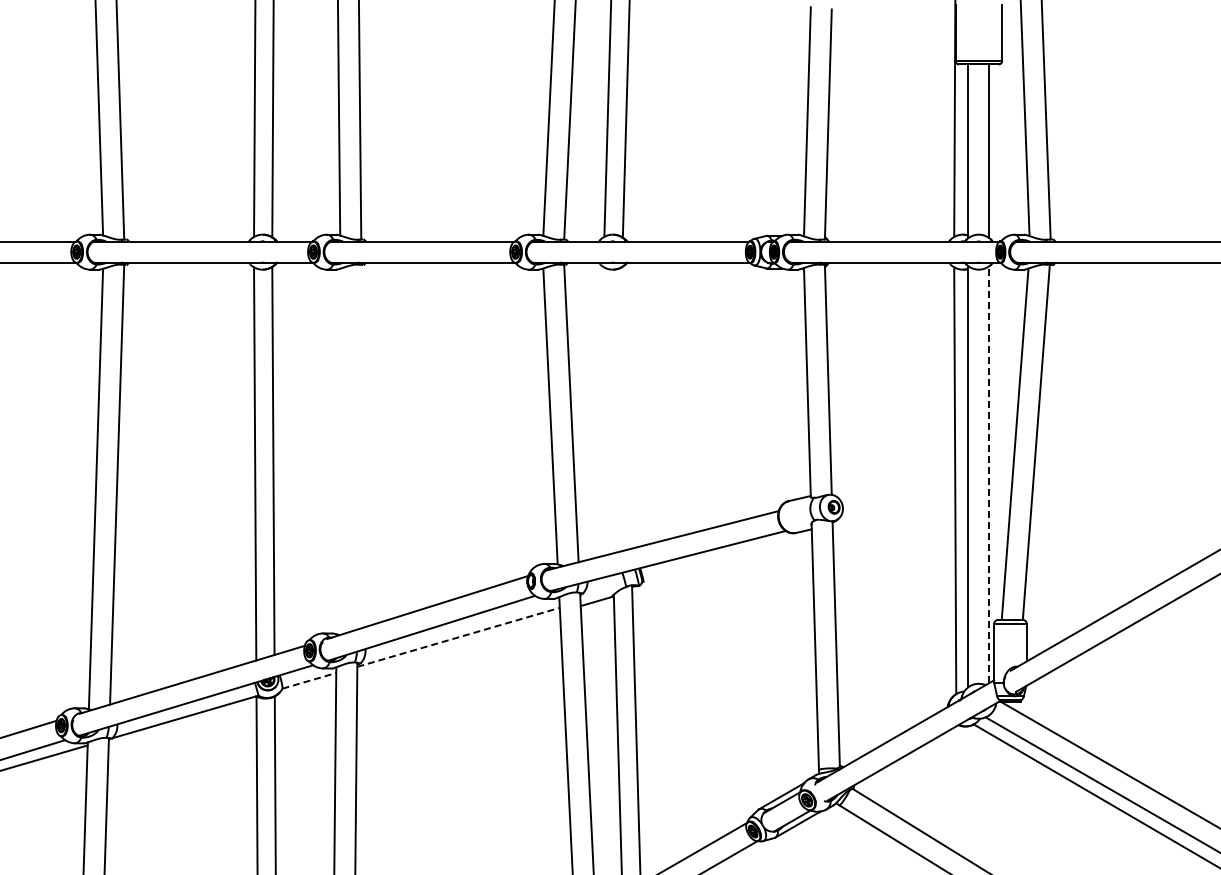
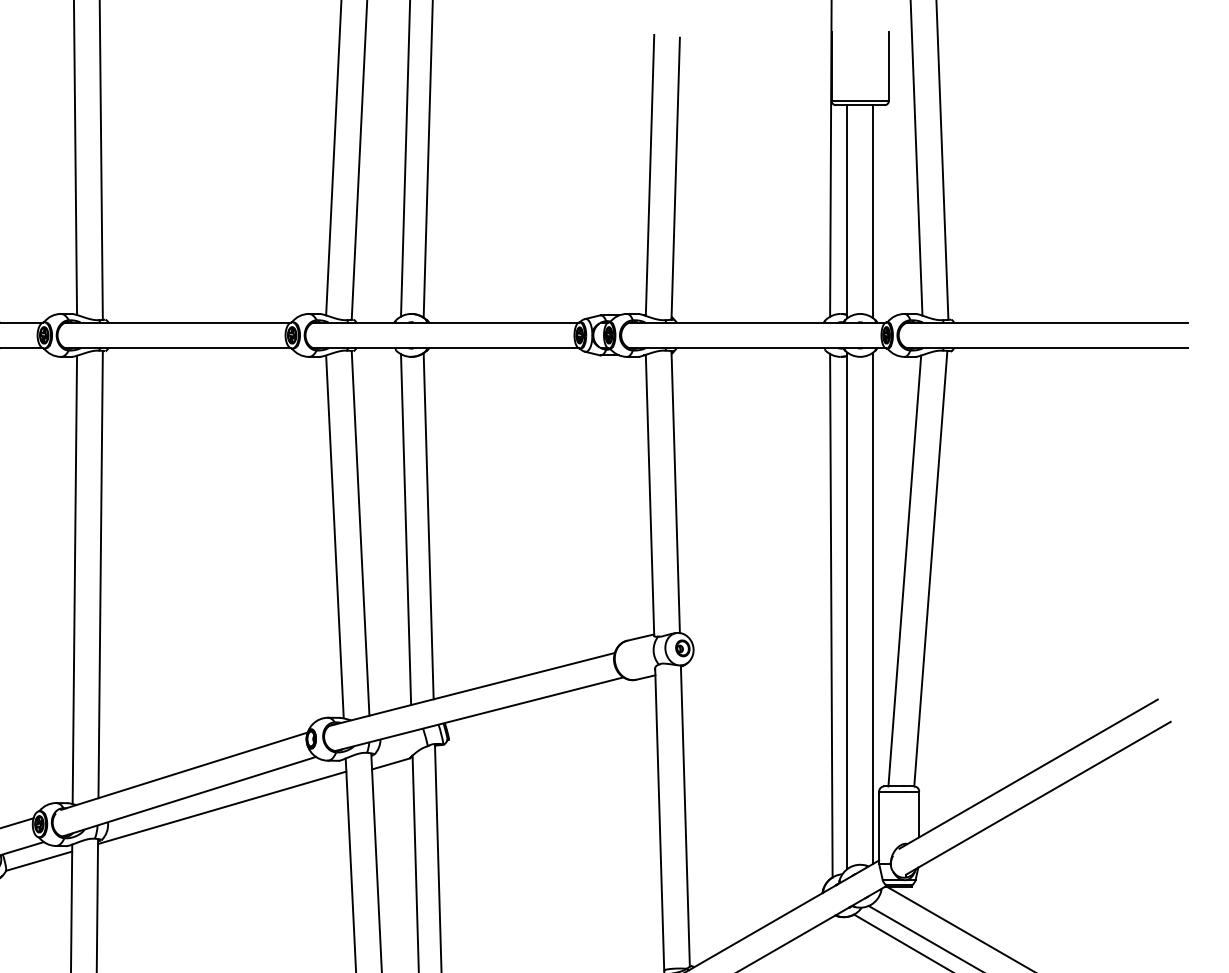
line: (626, 407) -> (428, 525), added
line: (608, 410) -> (406, 529), added
line: (359, 446) -> (100, 573), added
line: (338, 451) -> (74, 579), added
line: (989, 474) -> (873, 608), dashed -> solid
line: (459, 637) -> (223, 808), dashed -> solid
line: (309, 680) -> (39, 860), dashed -> solid

